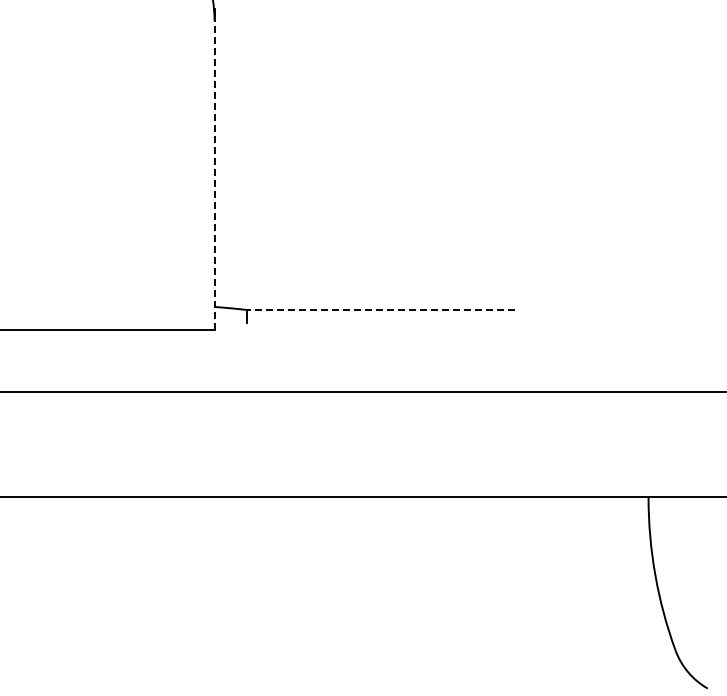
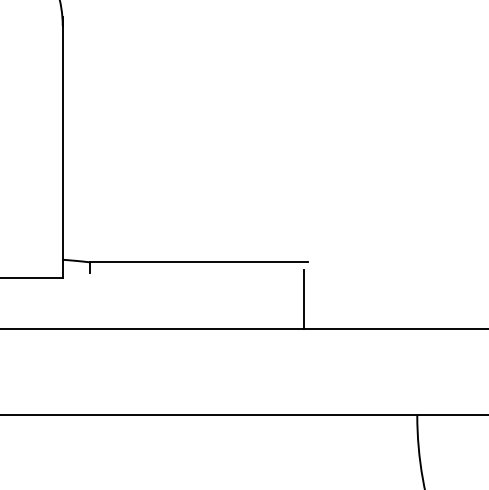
line: (214, 174) -> (62, 151), dashed -> solid
line: (381, 310) -> (199, 262), dashed -> solid
line: (510, 355) -> (304, 299), added

